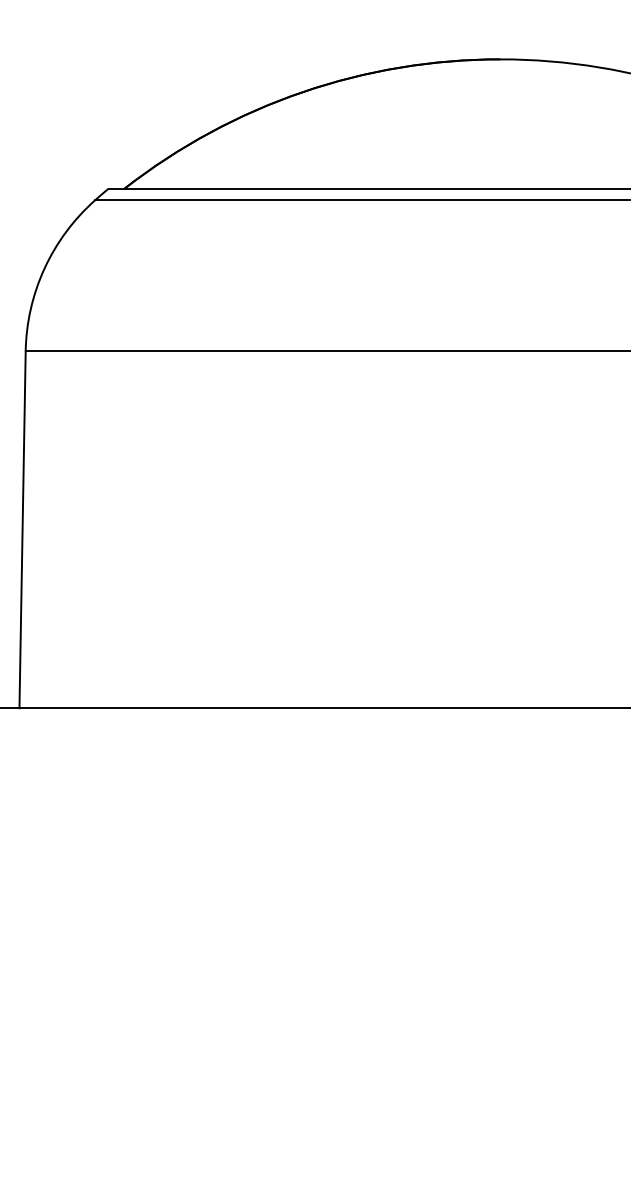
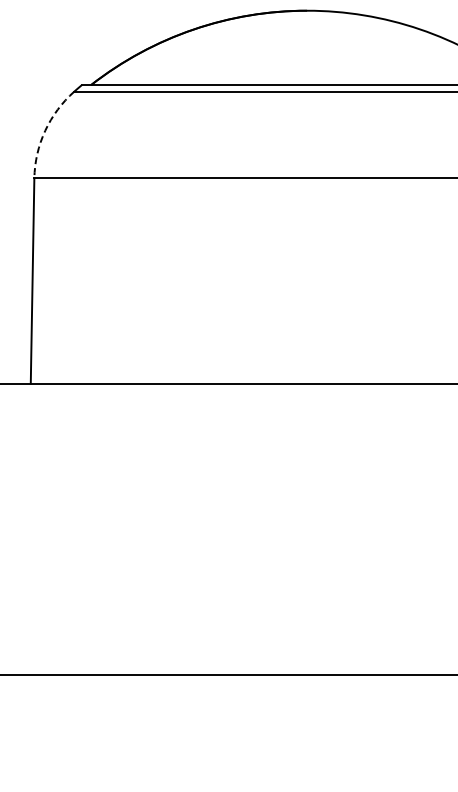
arc: (45, 267) -> (45, 130), solid -> dashed

